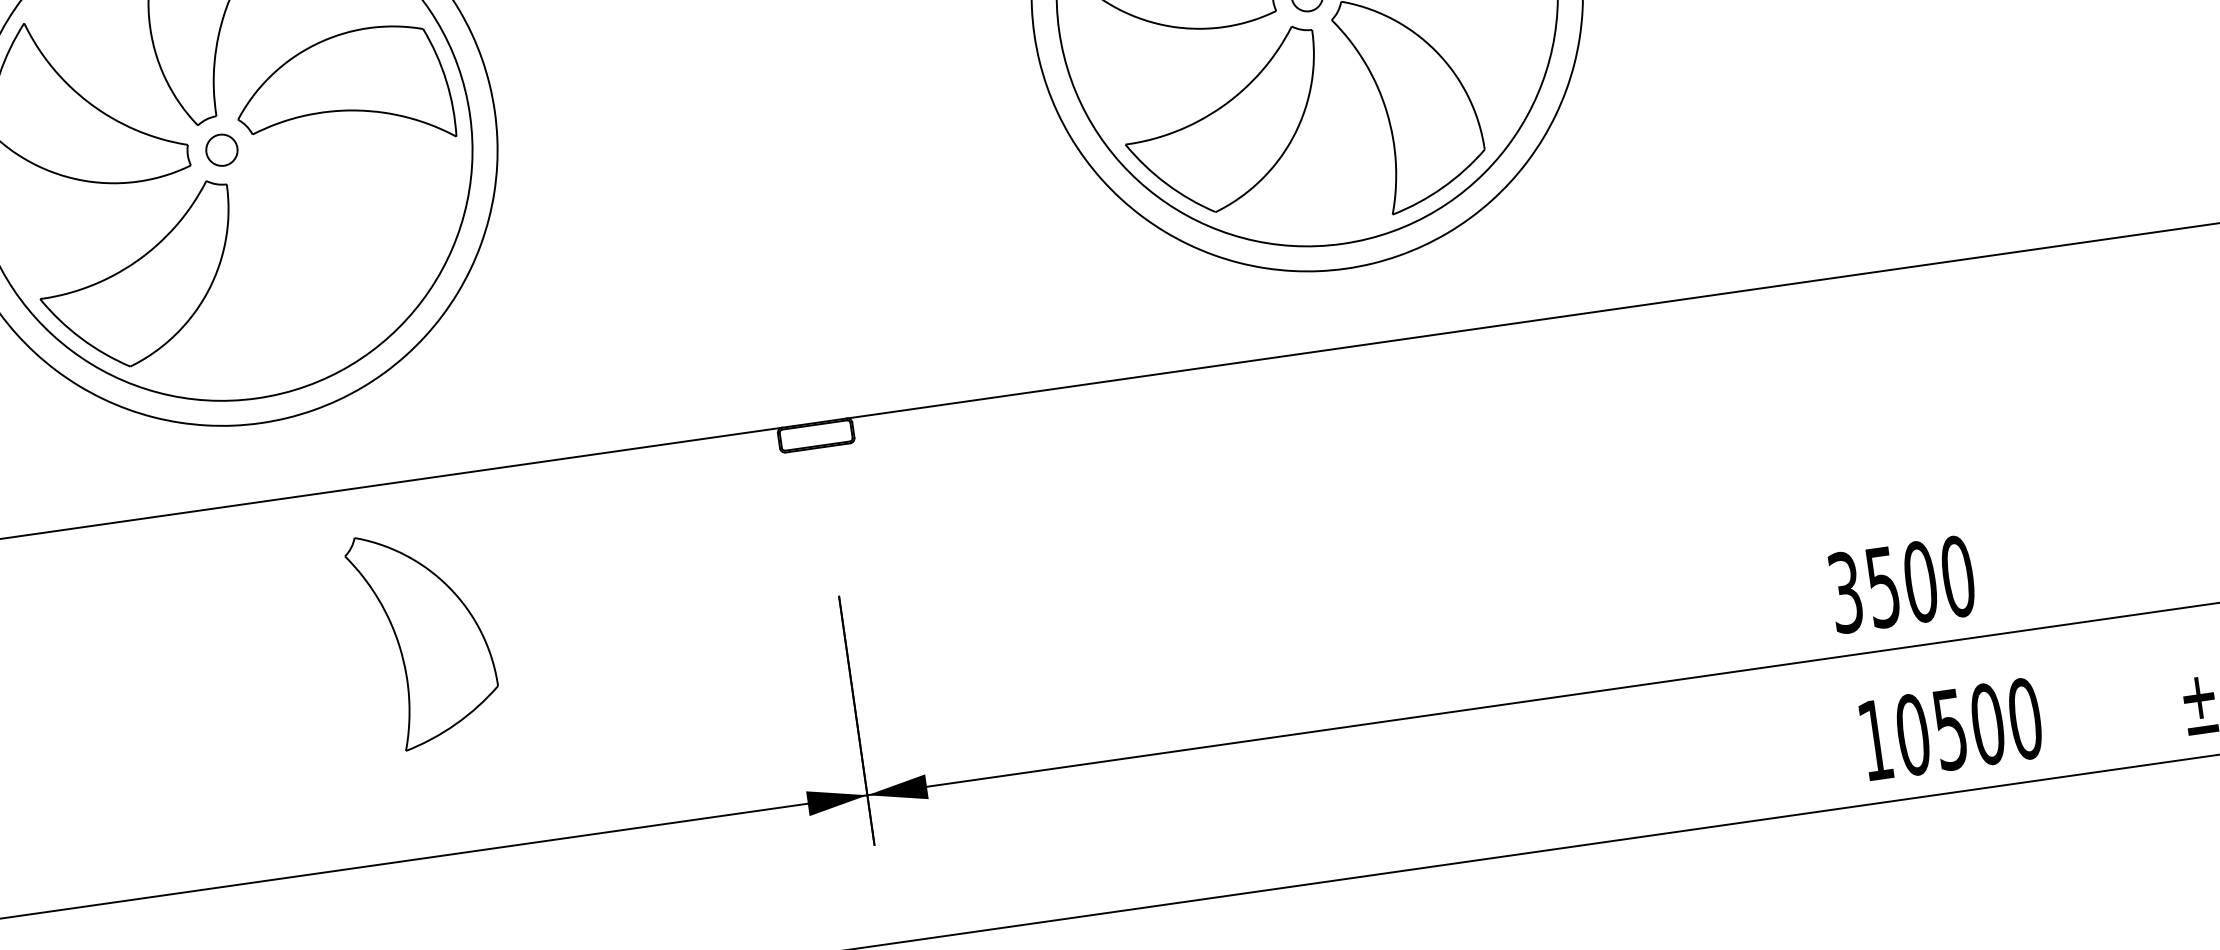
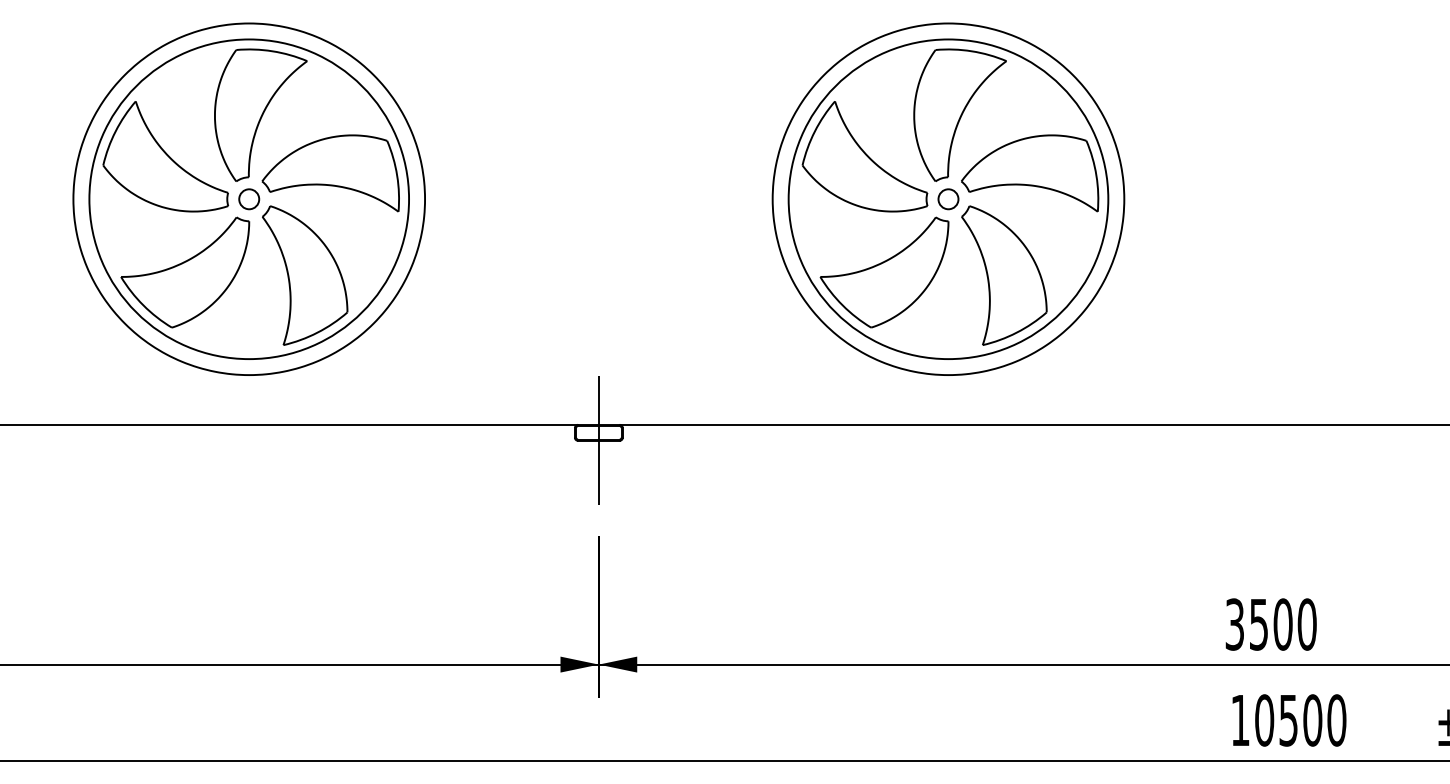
line: (817, 445) -> (598, 439), added
part: (424, 637) -> (305, 275), moved

